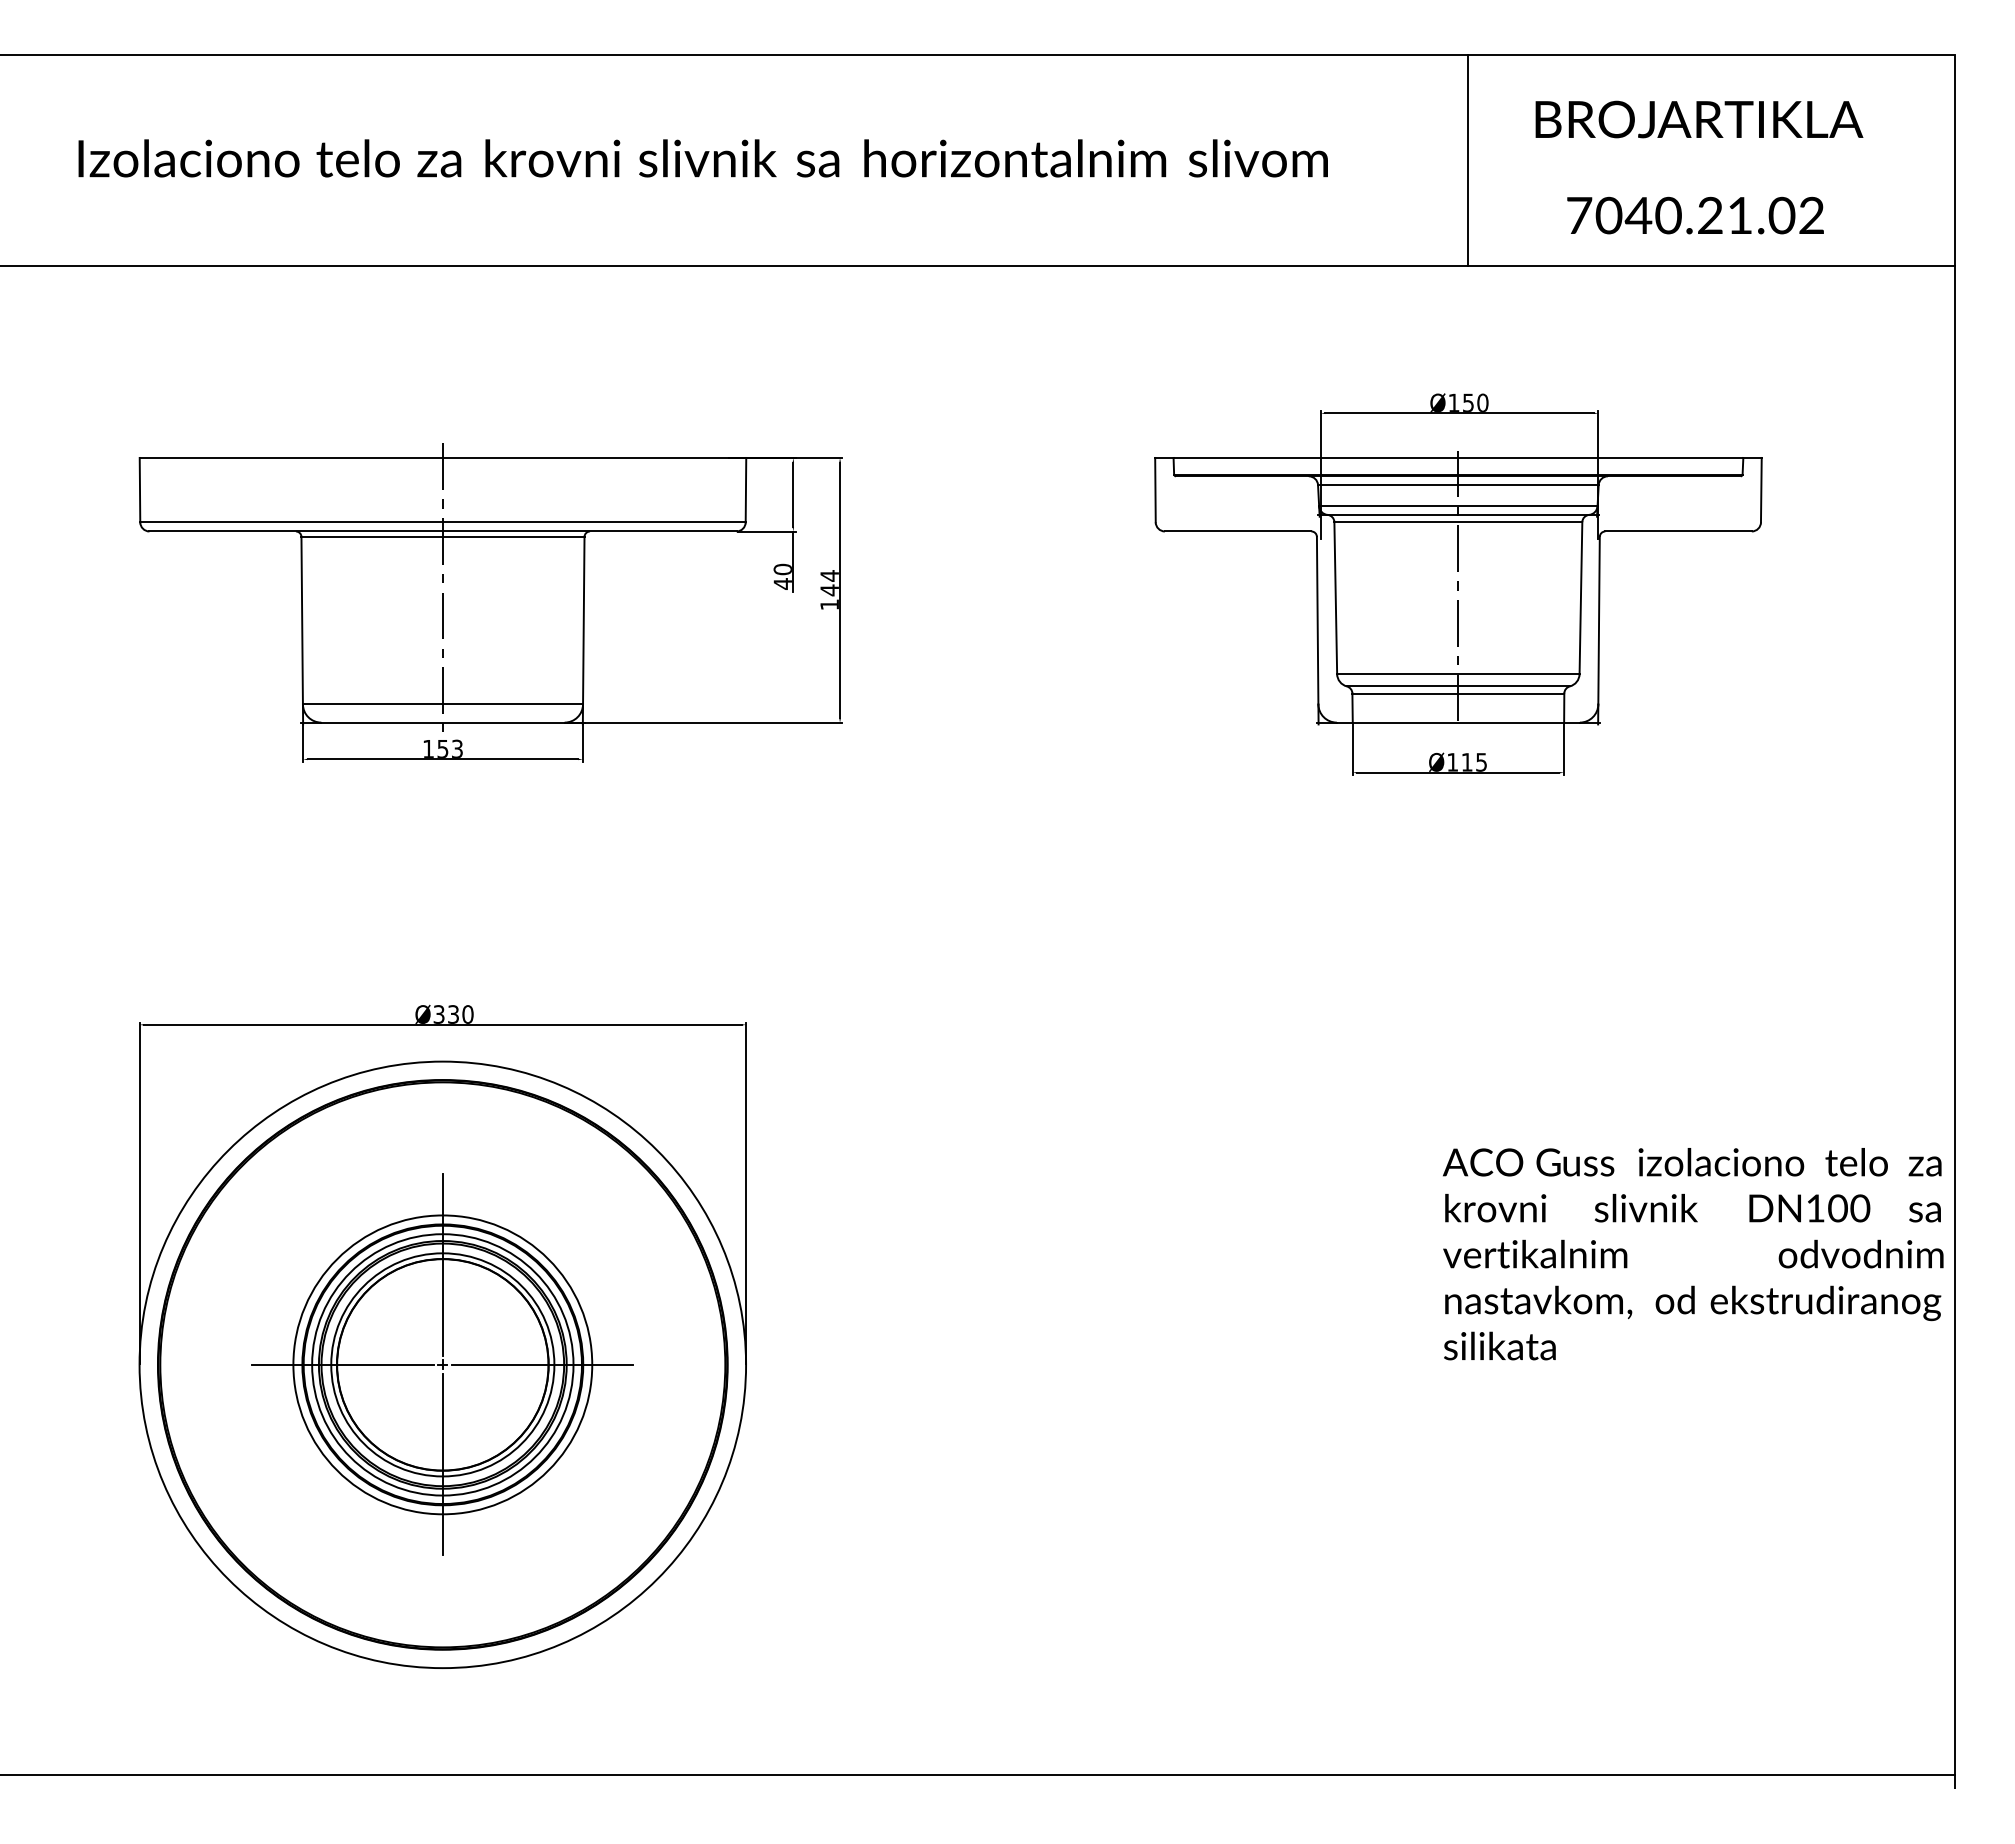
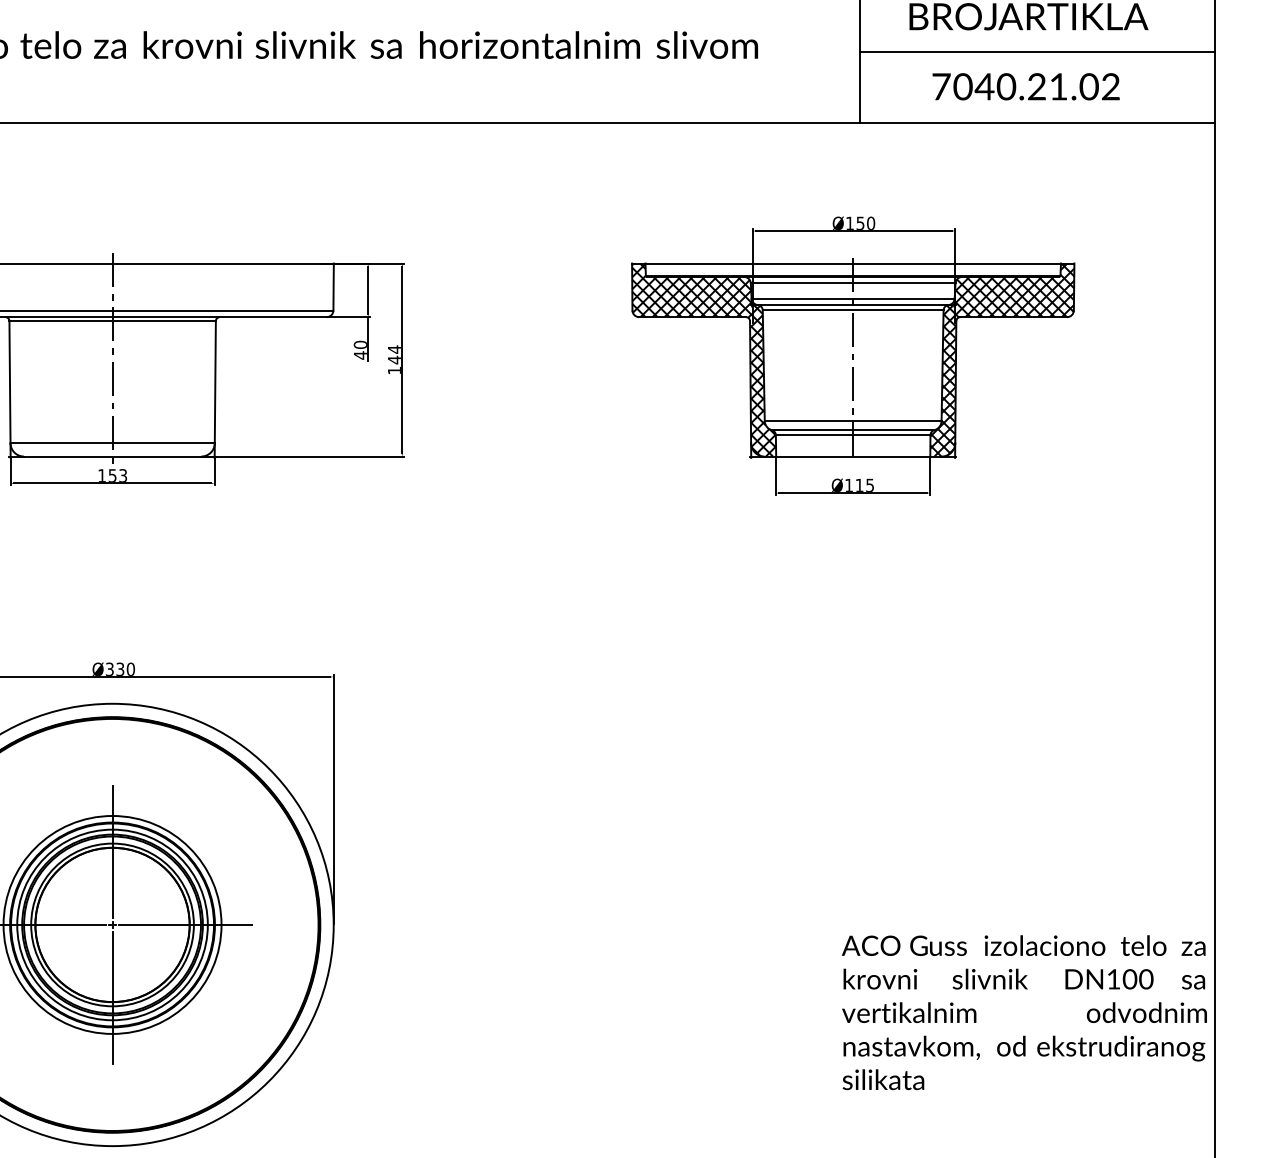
line: (1710, 167) -> (1037, 51), added
hatch: (1253, 590) -> (703, 360), added
hatch: (1662, 590) -> (1002, 360), added
text: (1693, 1254) -> (1024, 1012), moved

